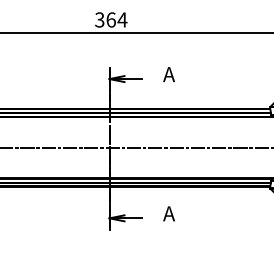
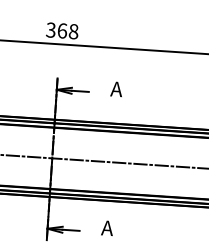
text: (122, 19) -> (73, 31), 364 -> 368

